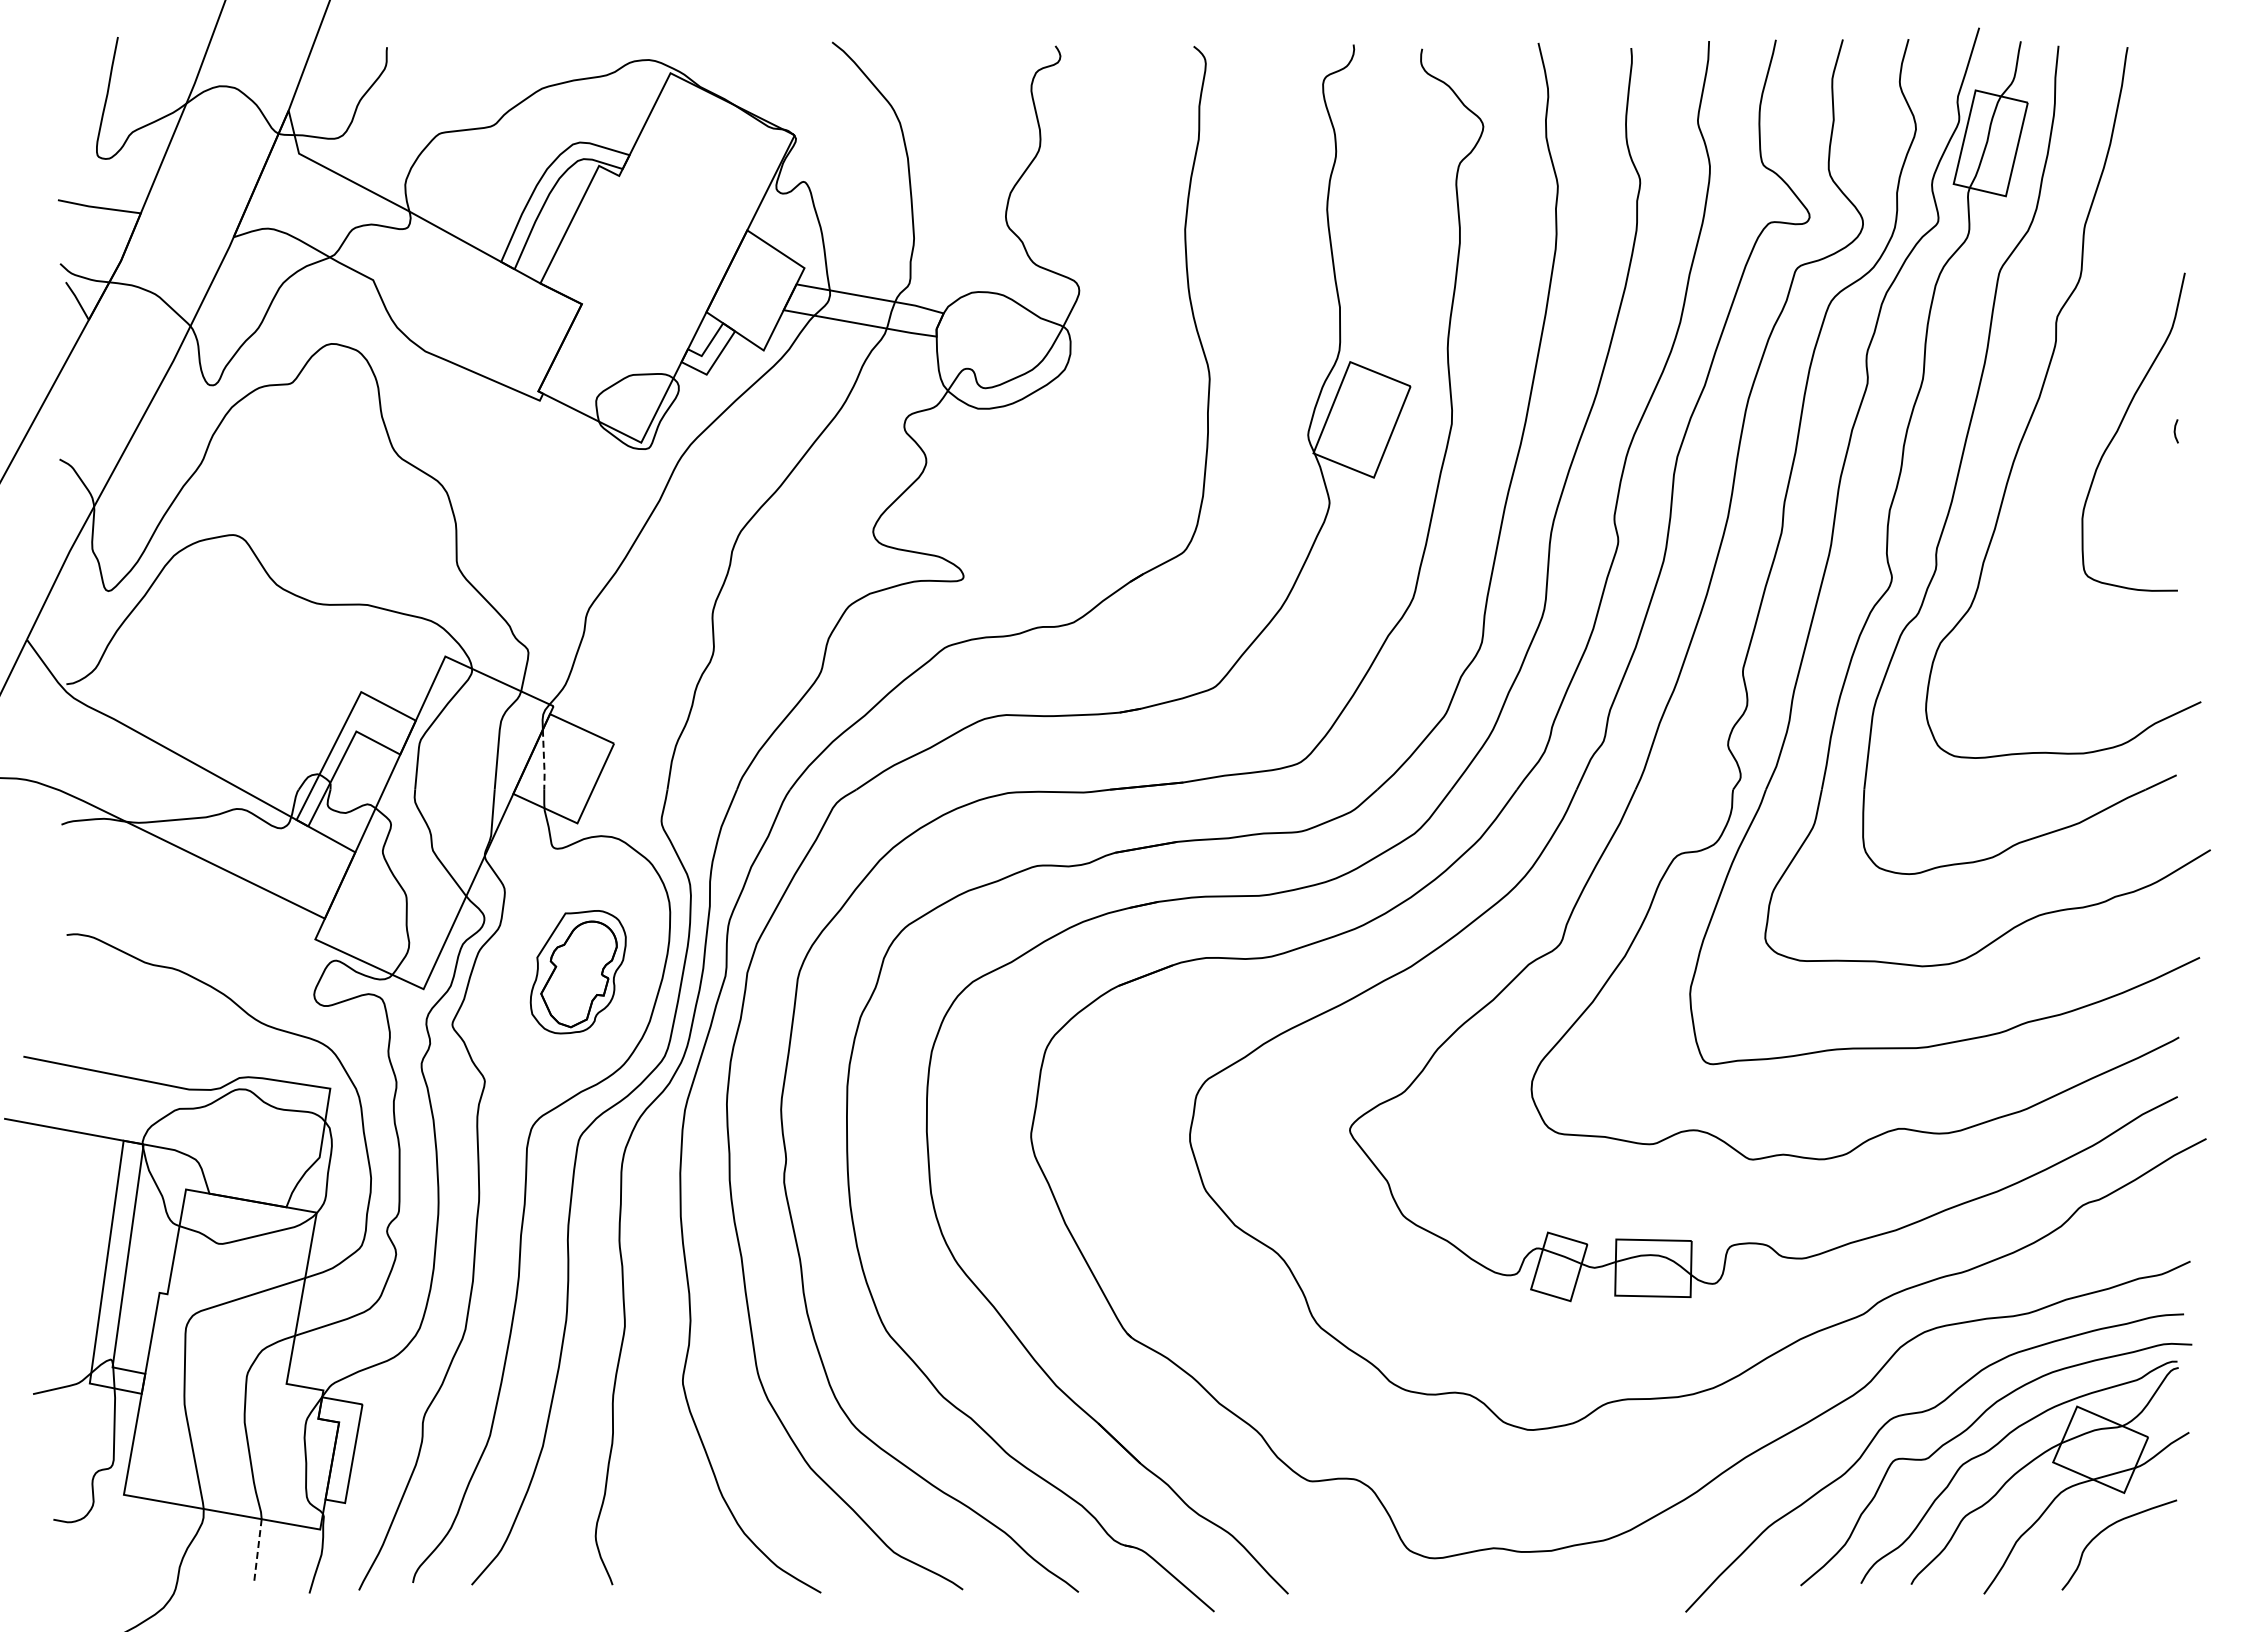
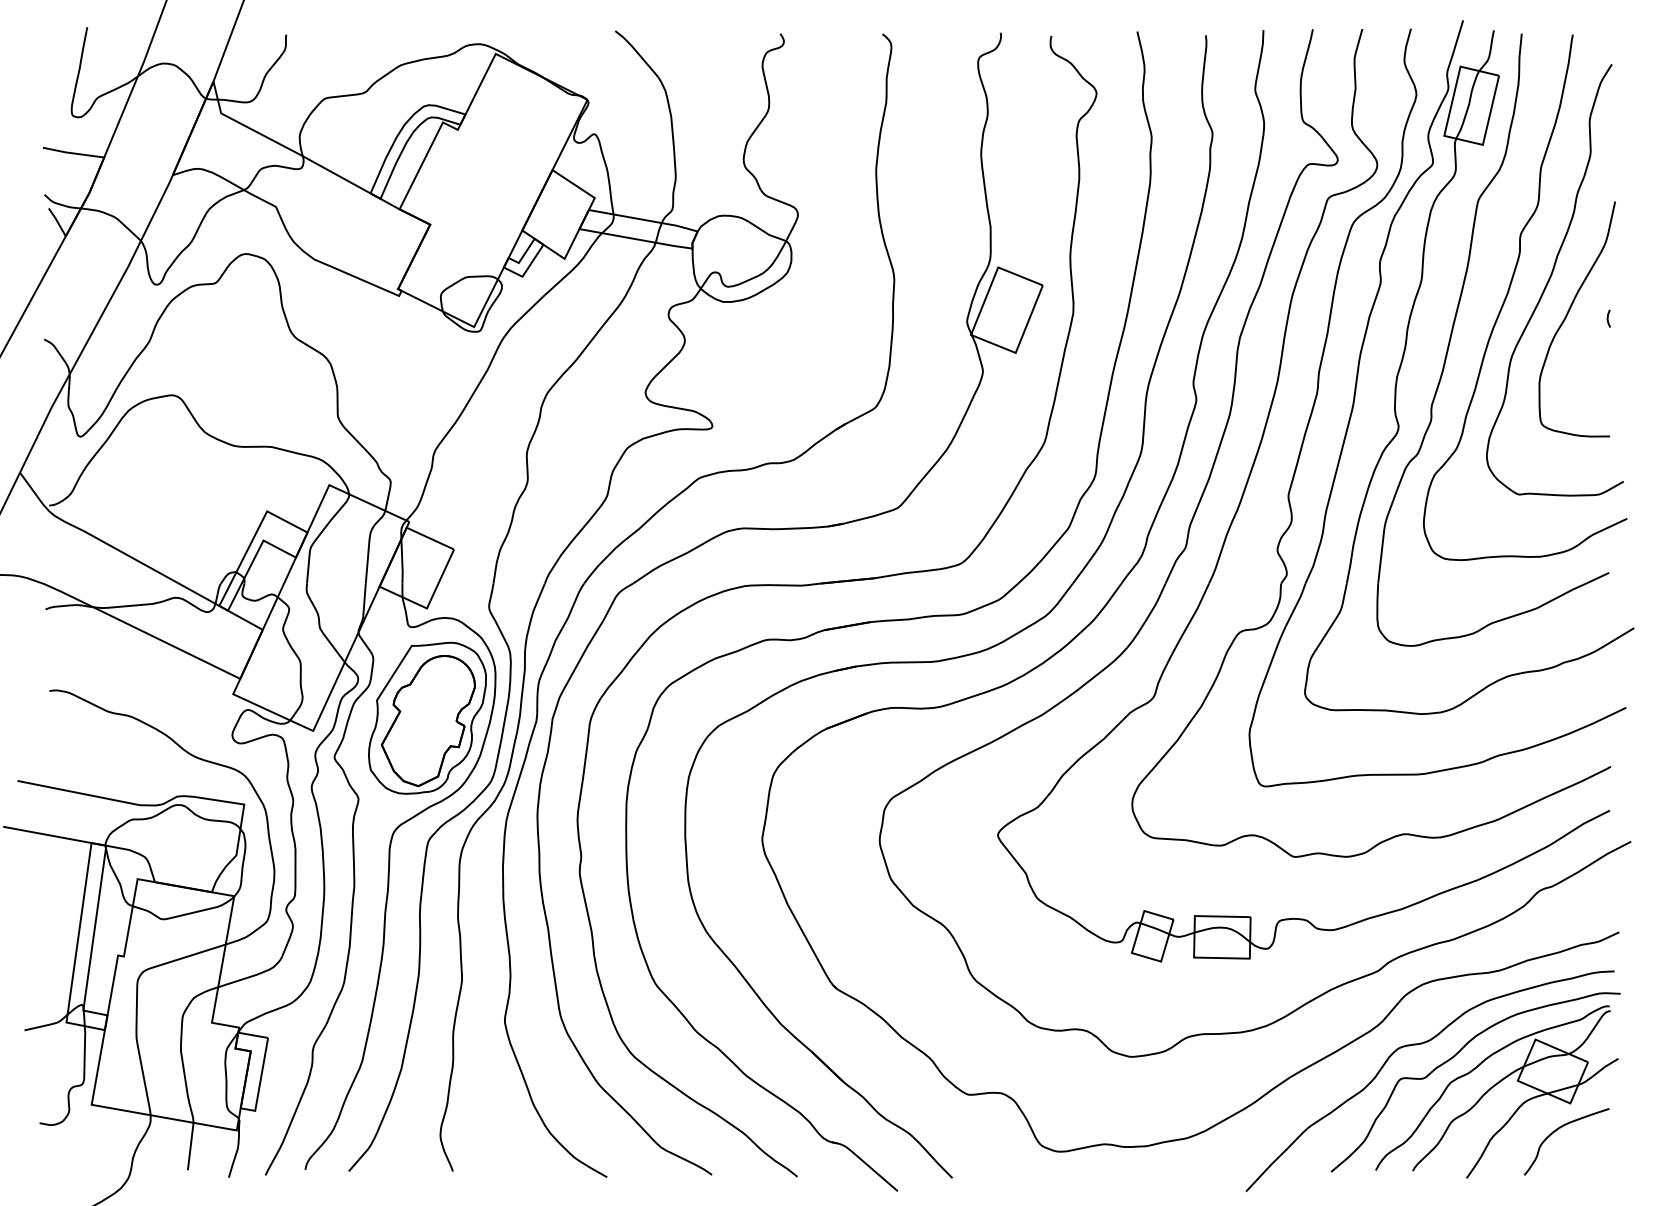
curve: (2097, 377) -> (1550, 278), added
line: (544, 760) -> (402, 561), dashed -> solid
part: (578, 972) -> (427, 718), size x1.67
line: (257, 1551) -> (190, 1146), dashed -> solid

